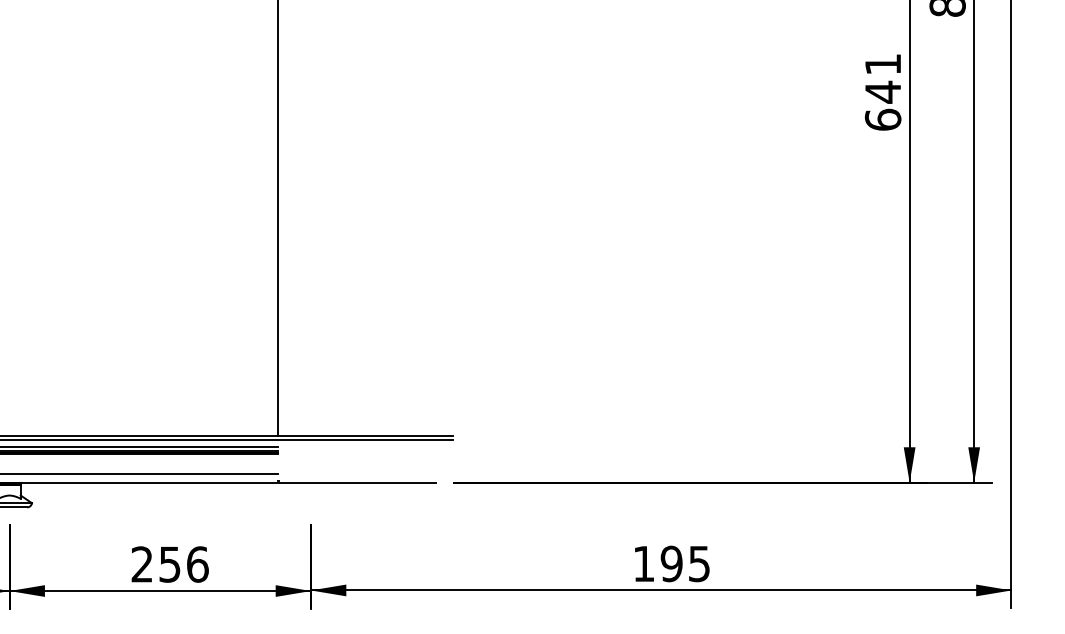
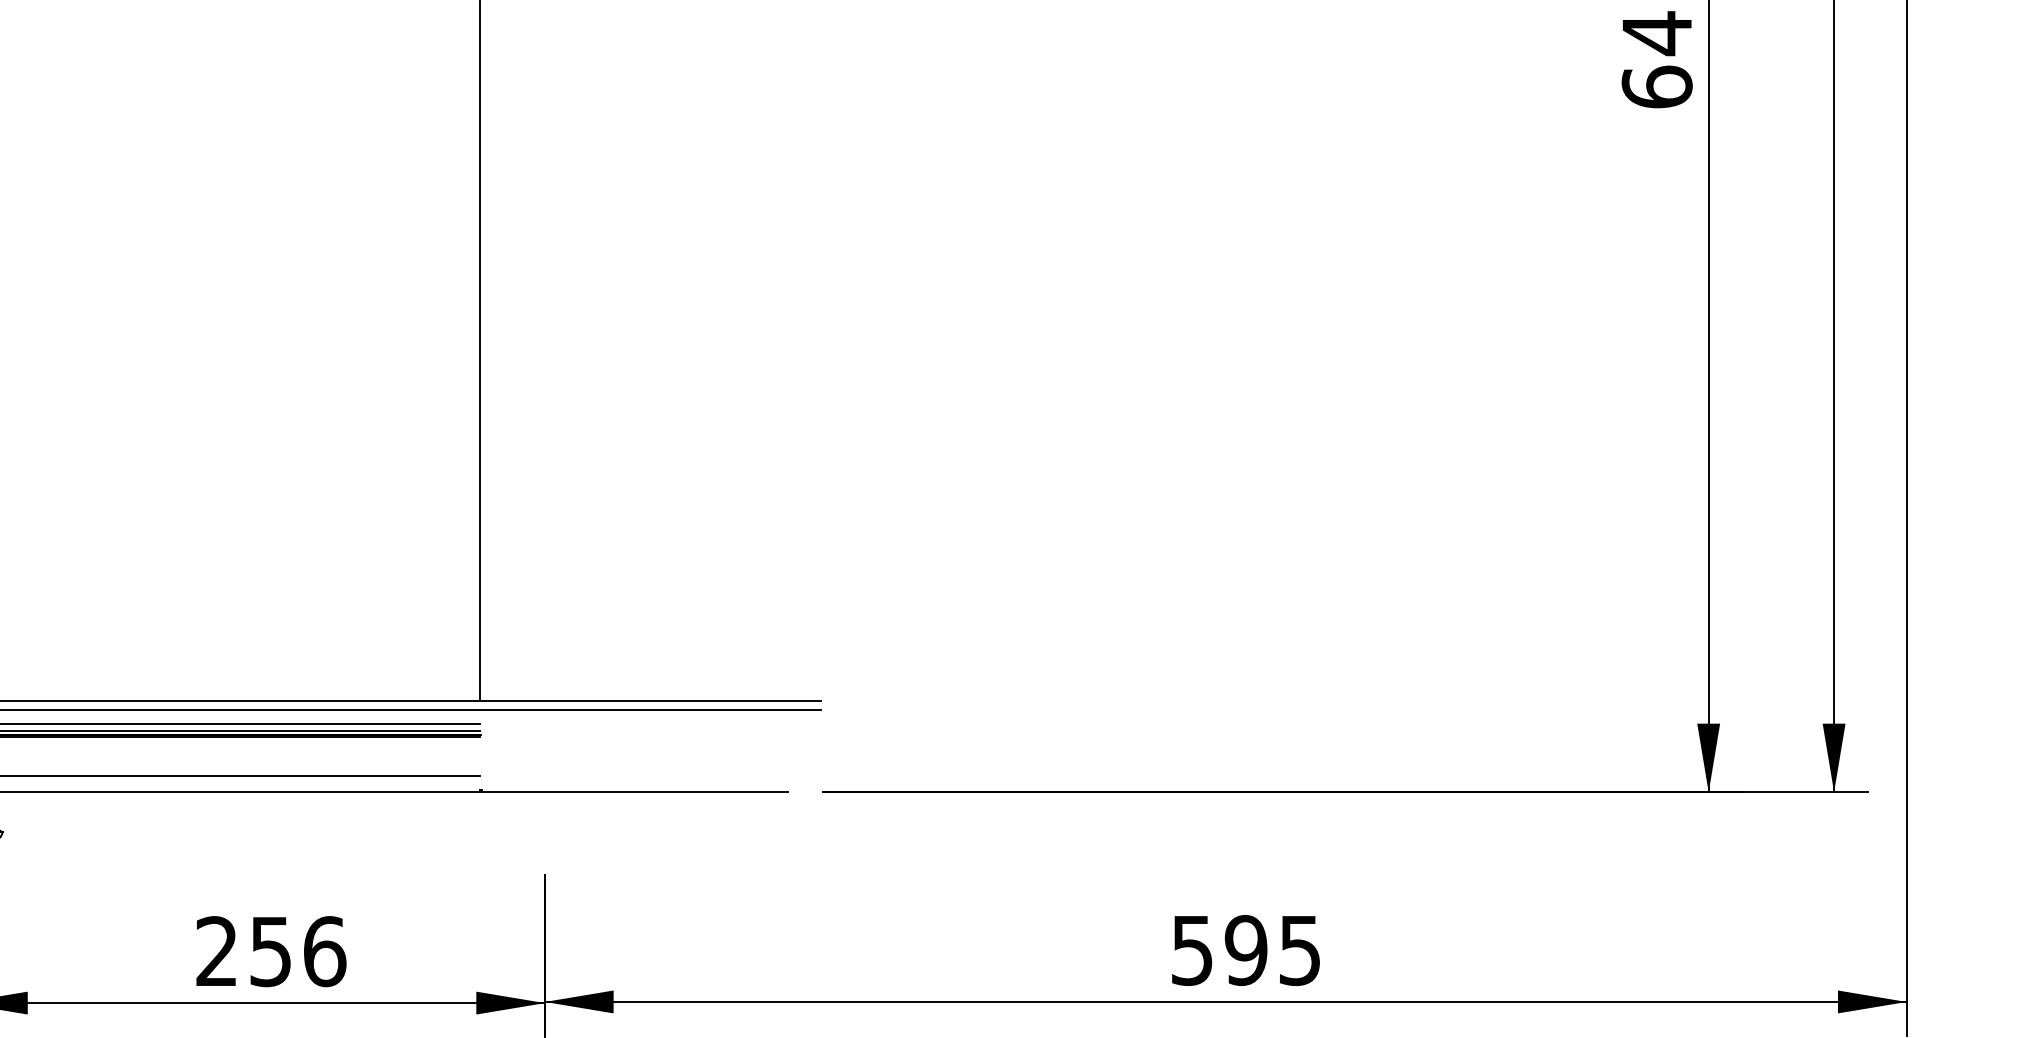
text: (643, 564) -> (1191, 951), 195 -> 595

